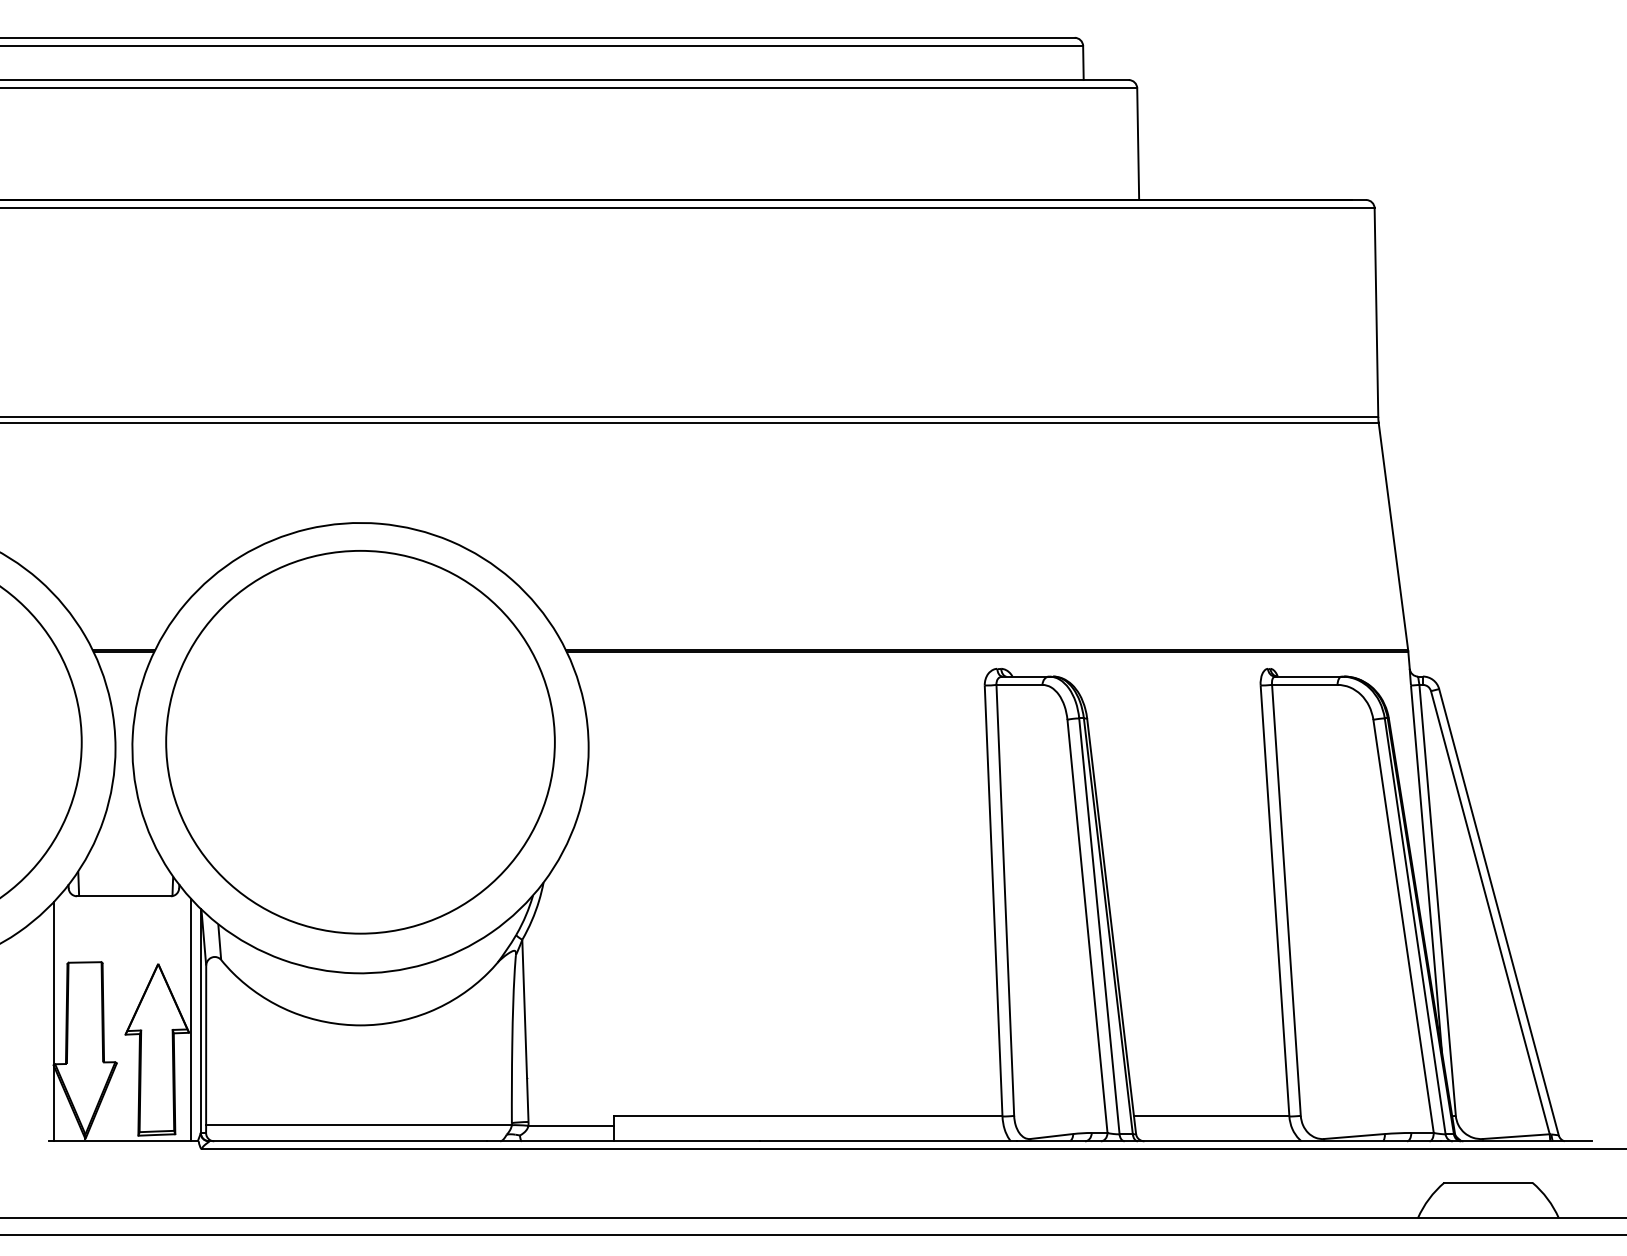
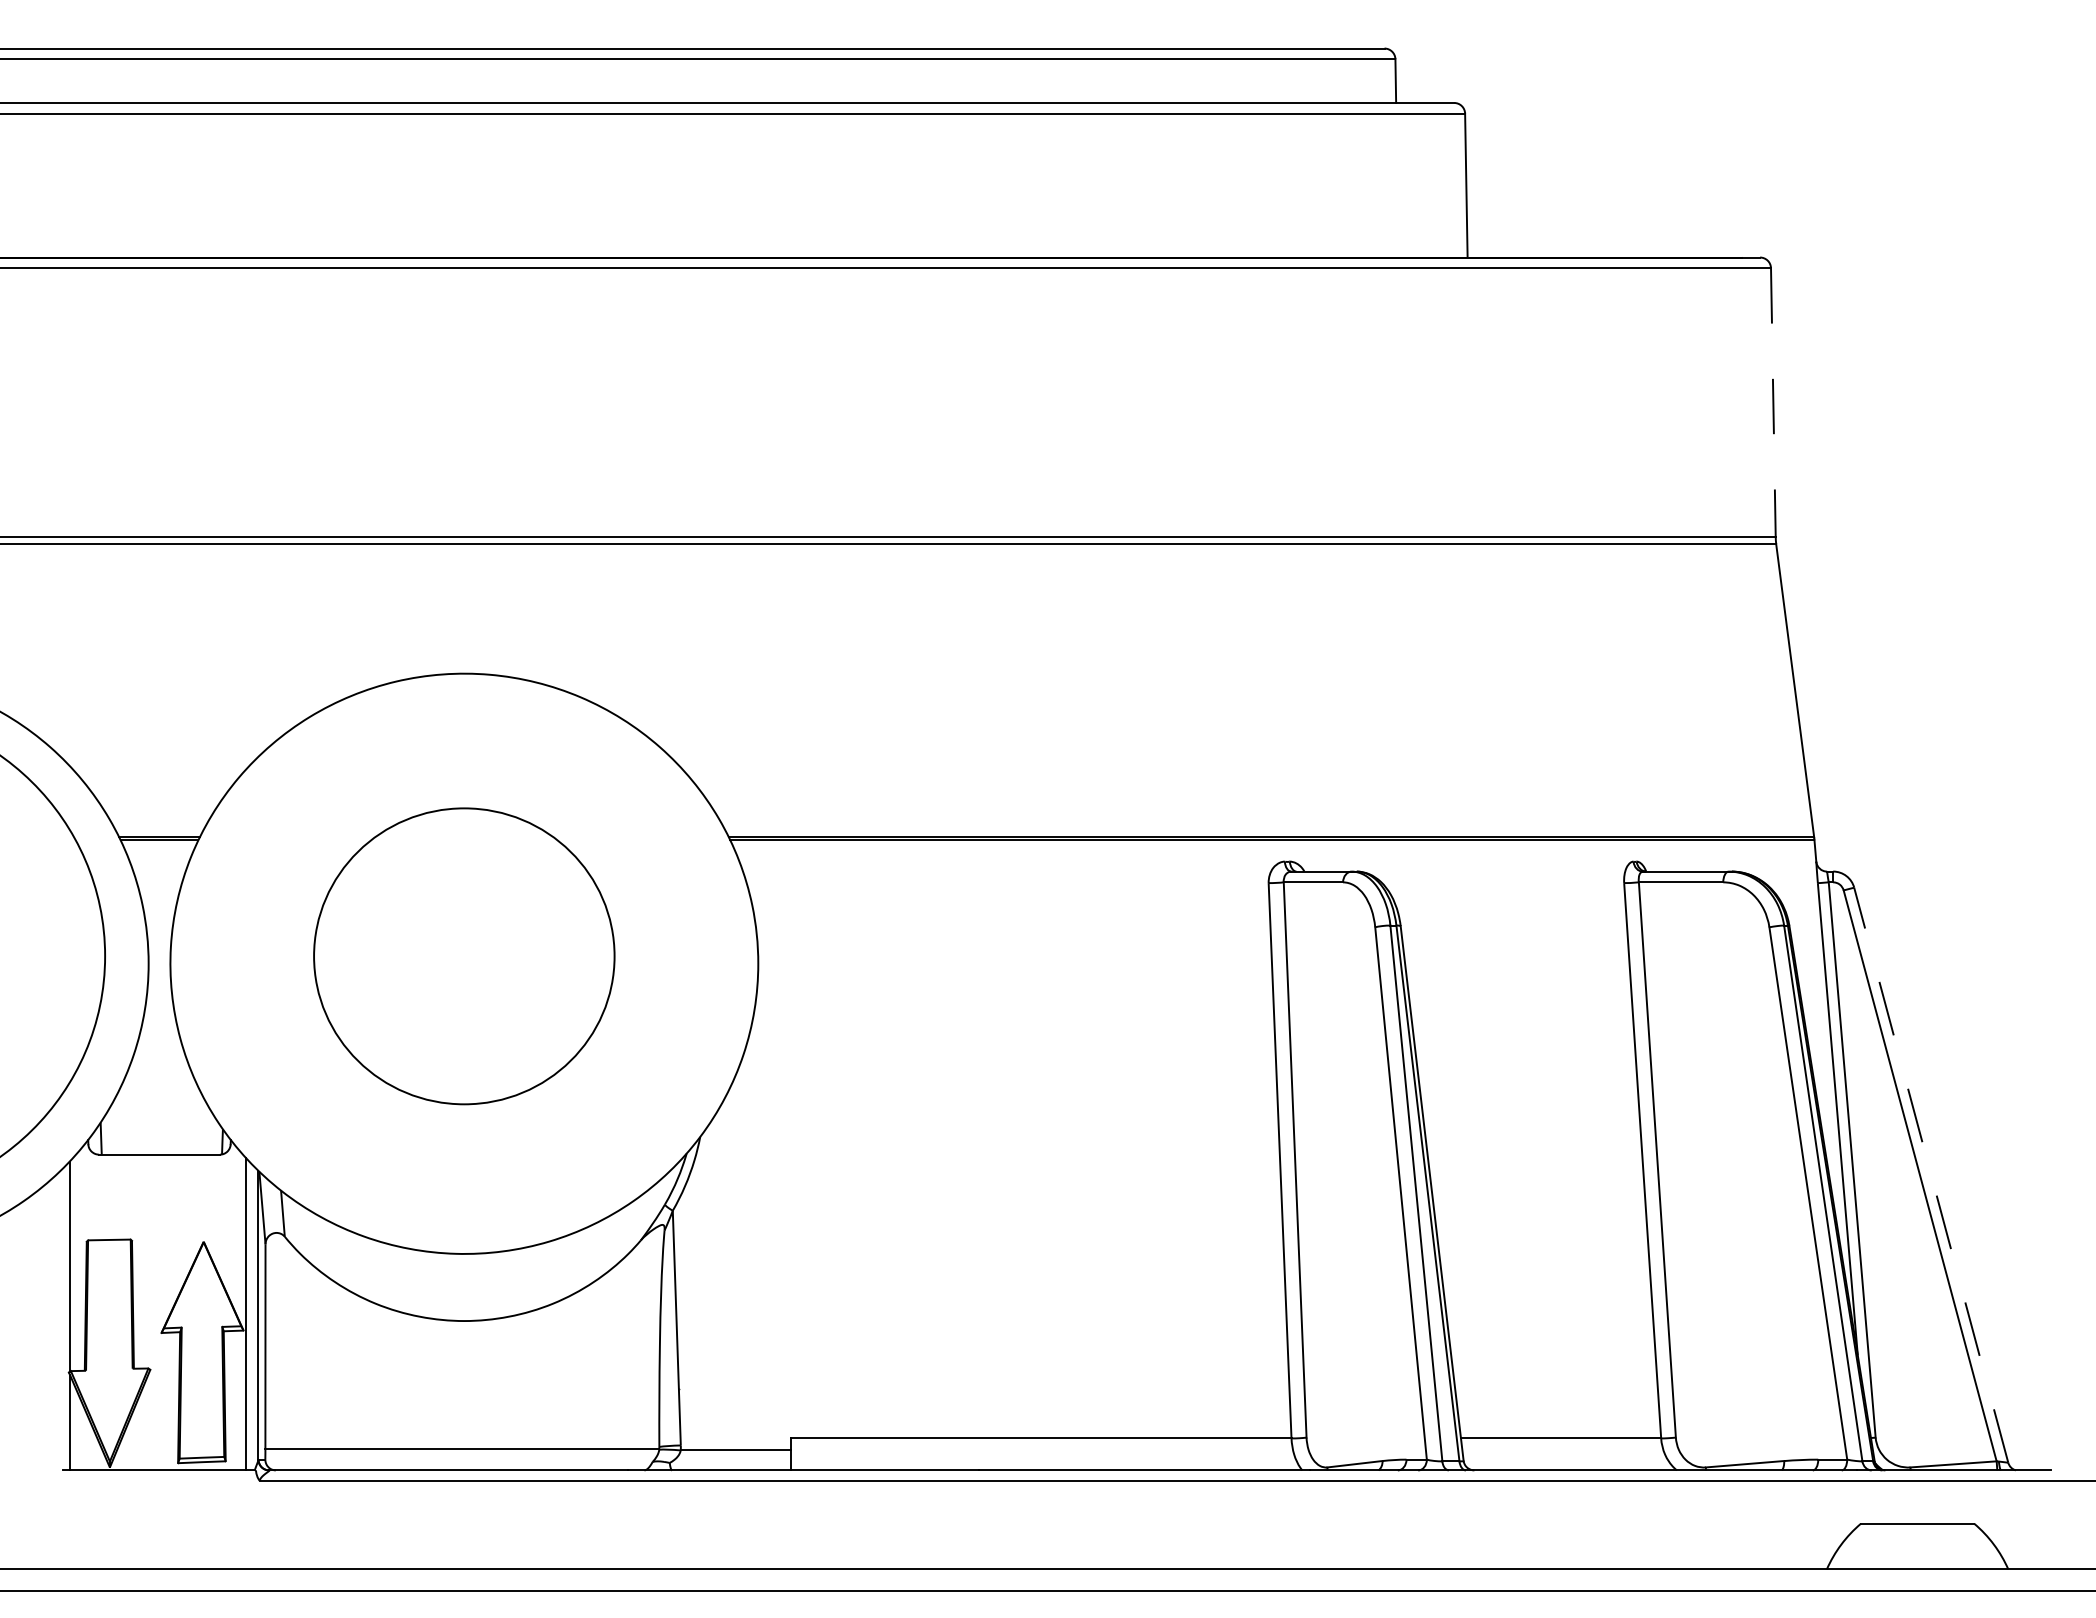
line: (1376, 313) -> (1773, 403), solid -> dashed
part: (360, 742) -> (464, 956), size x0.6
line: (1498, 911) -> (1930, 1174), solid -> dashed

